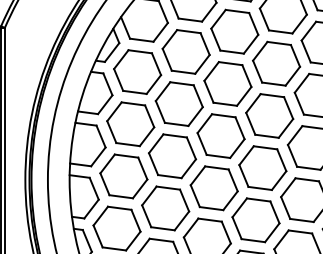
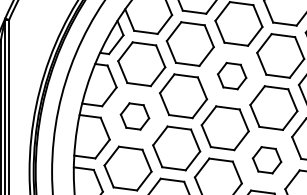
part: (227, 83) -> (231, 75), size x0.6
part: (130, 124) -> (134, 116), size x0.6
part: (262, 167) -> (266, 159), size x0.6

